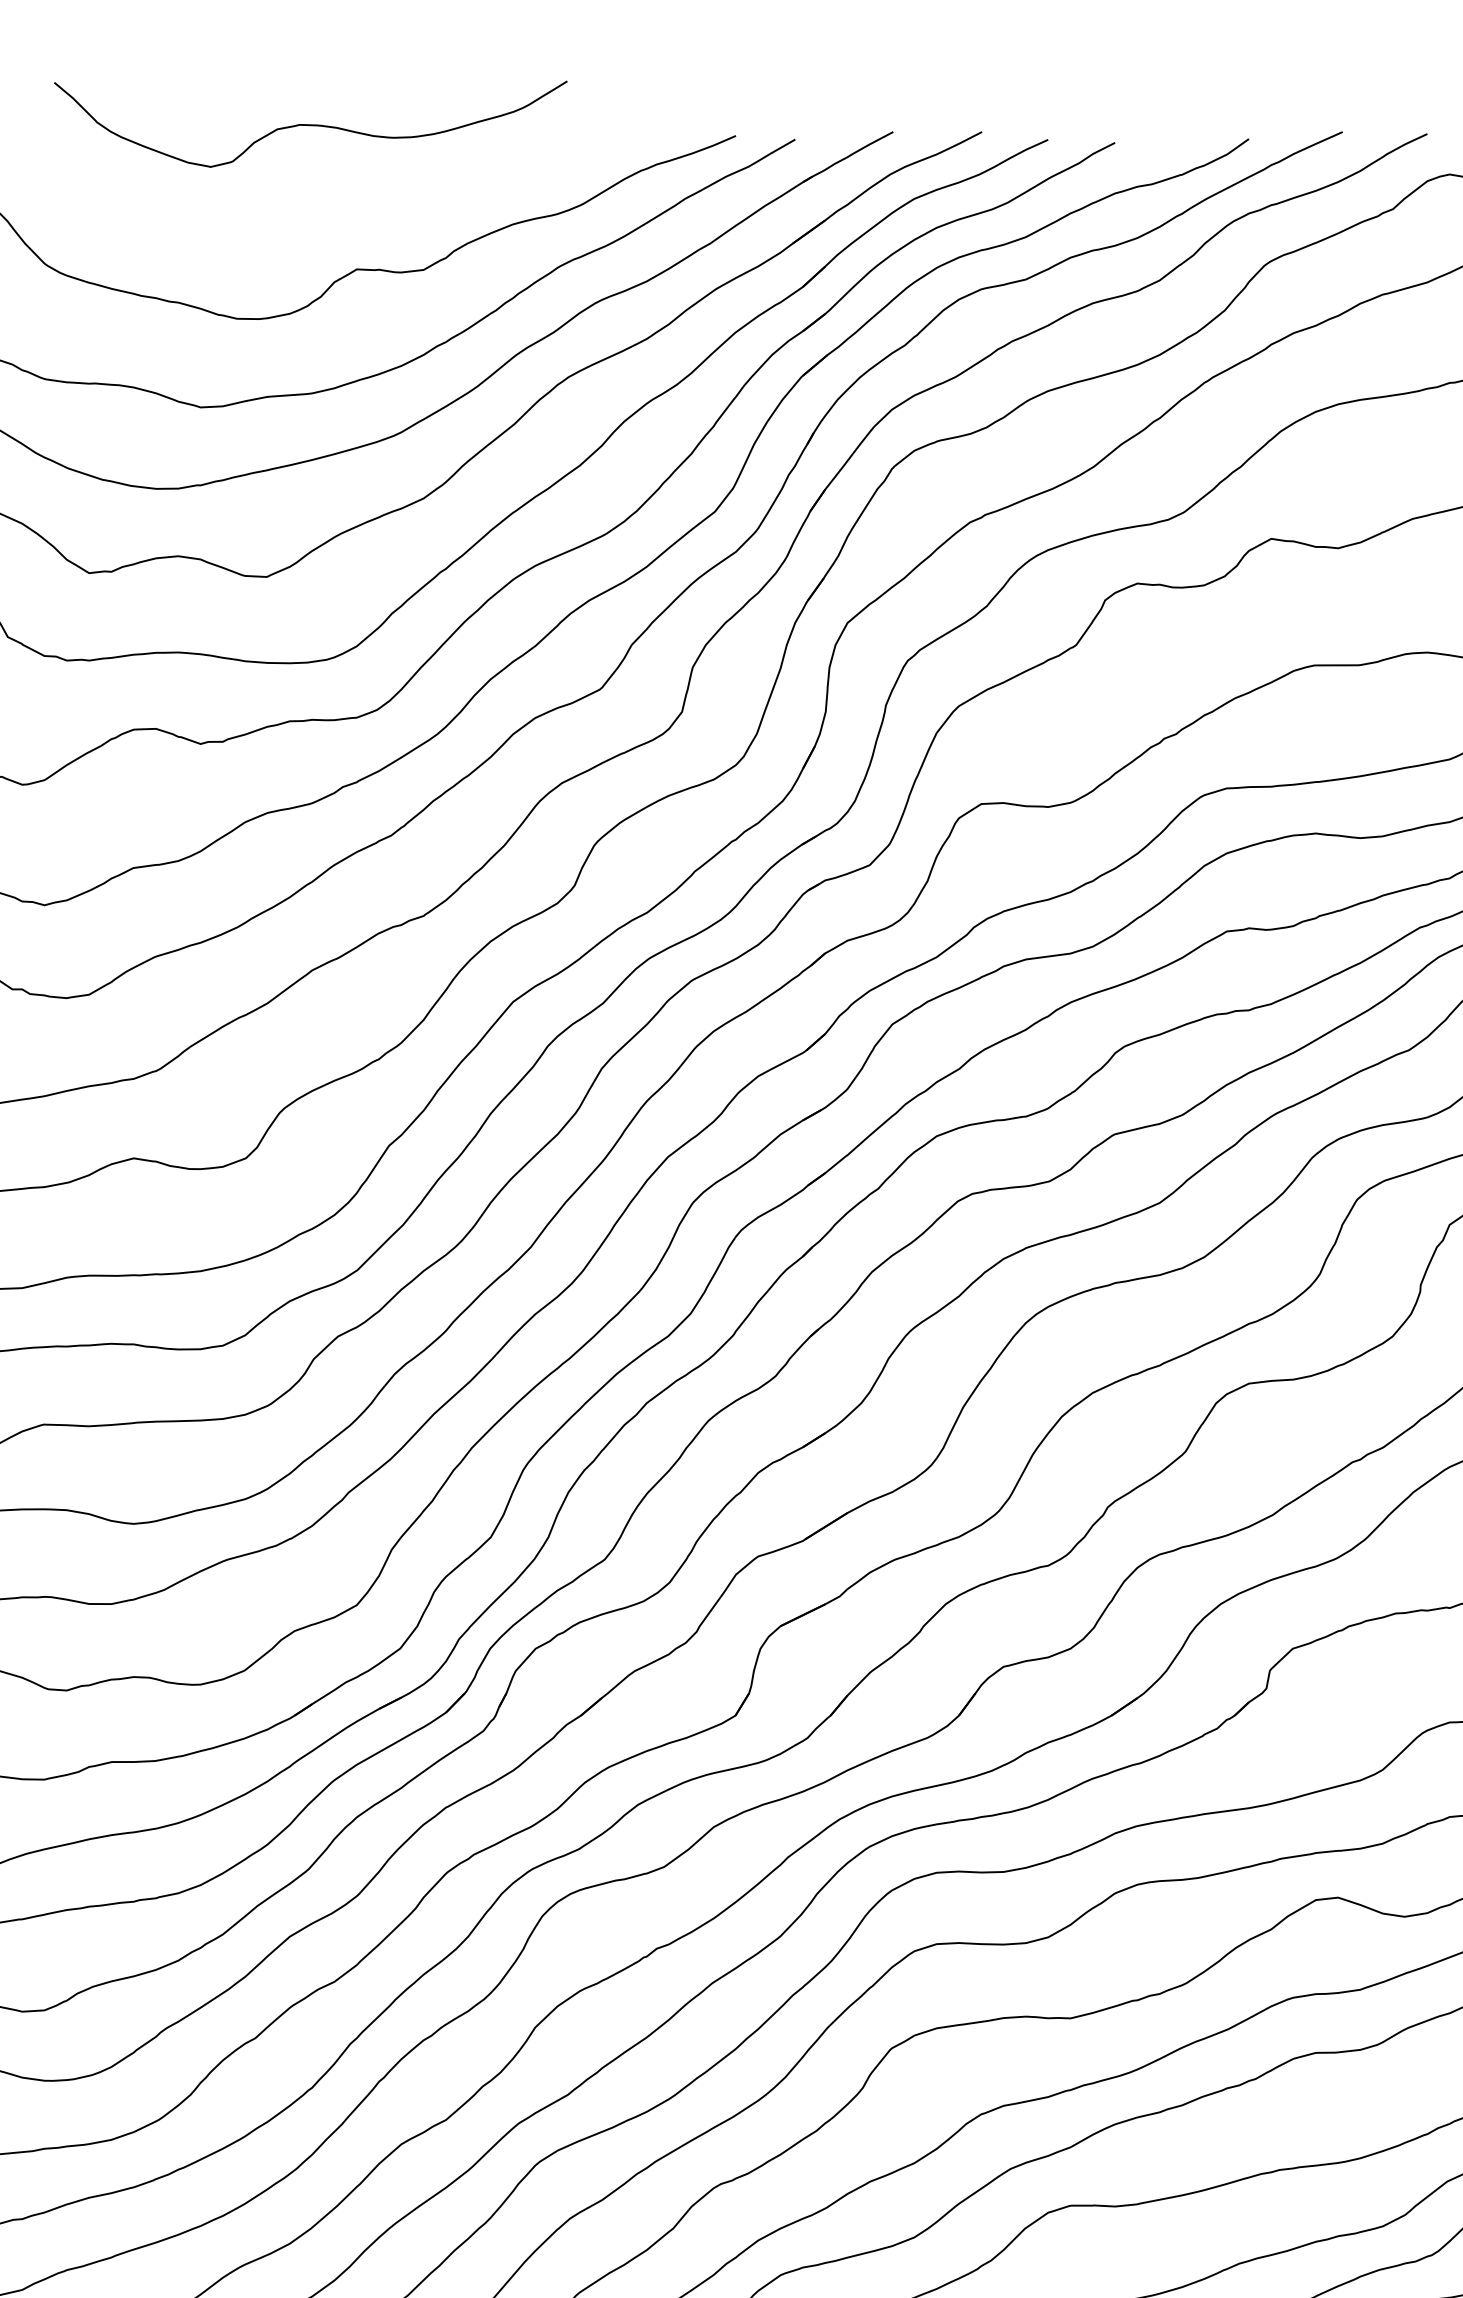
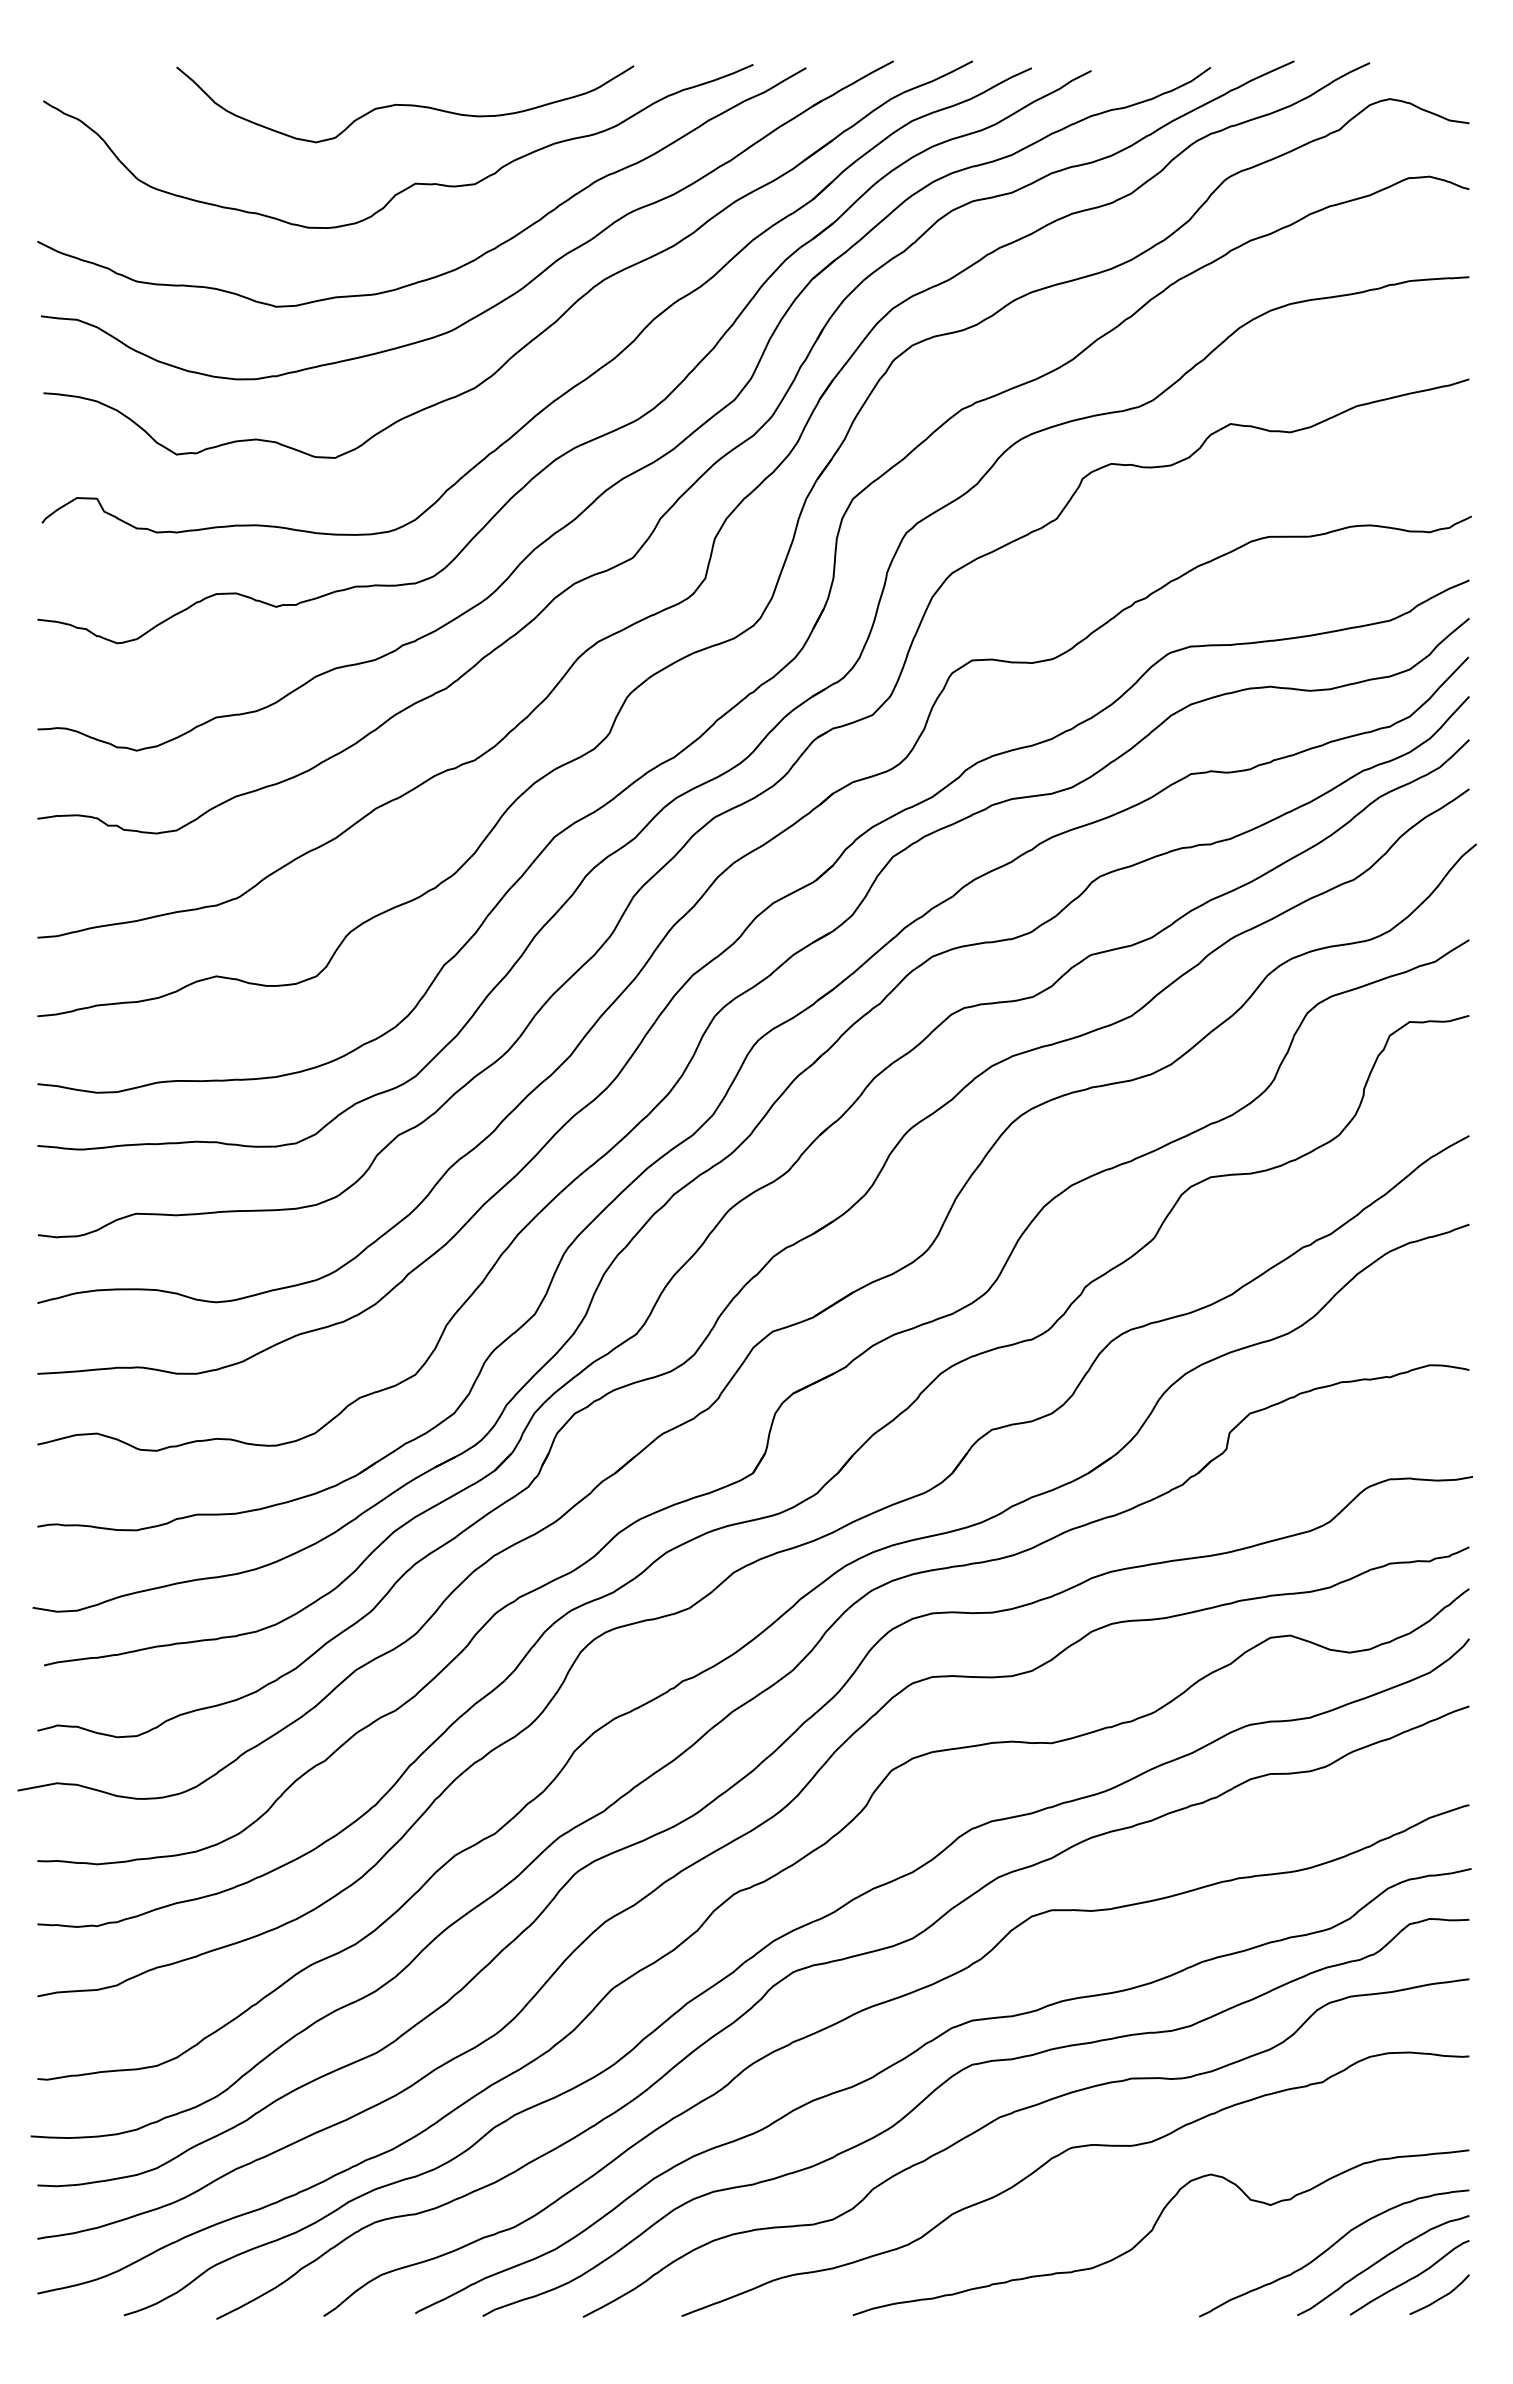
curve: (311, 124) -> (405, 104), moved

